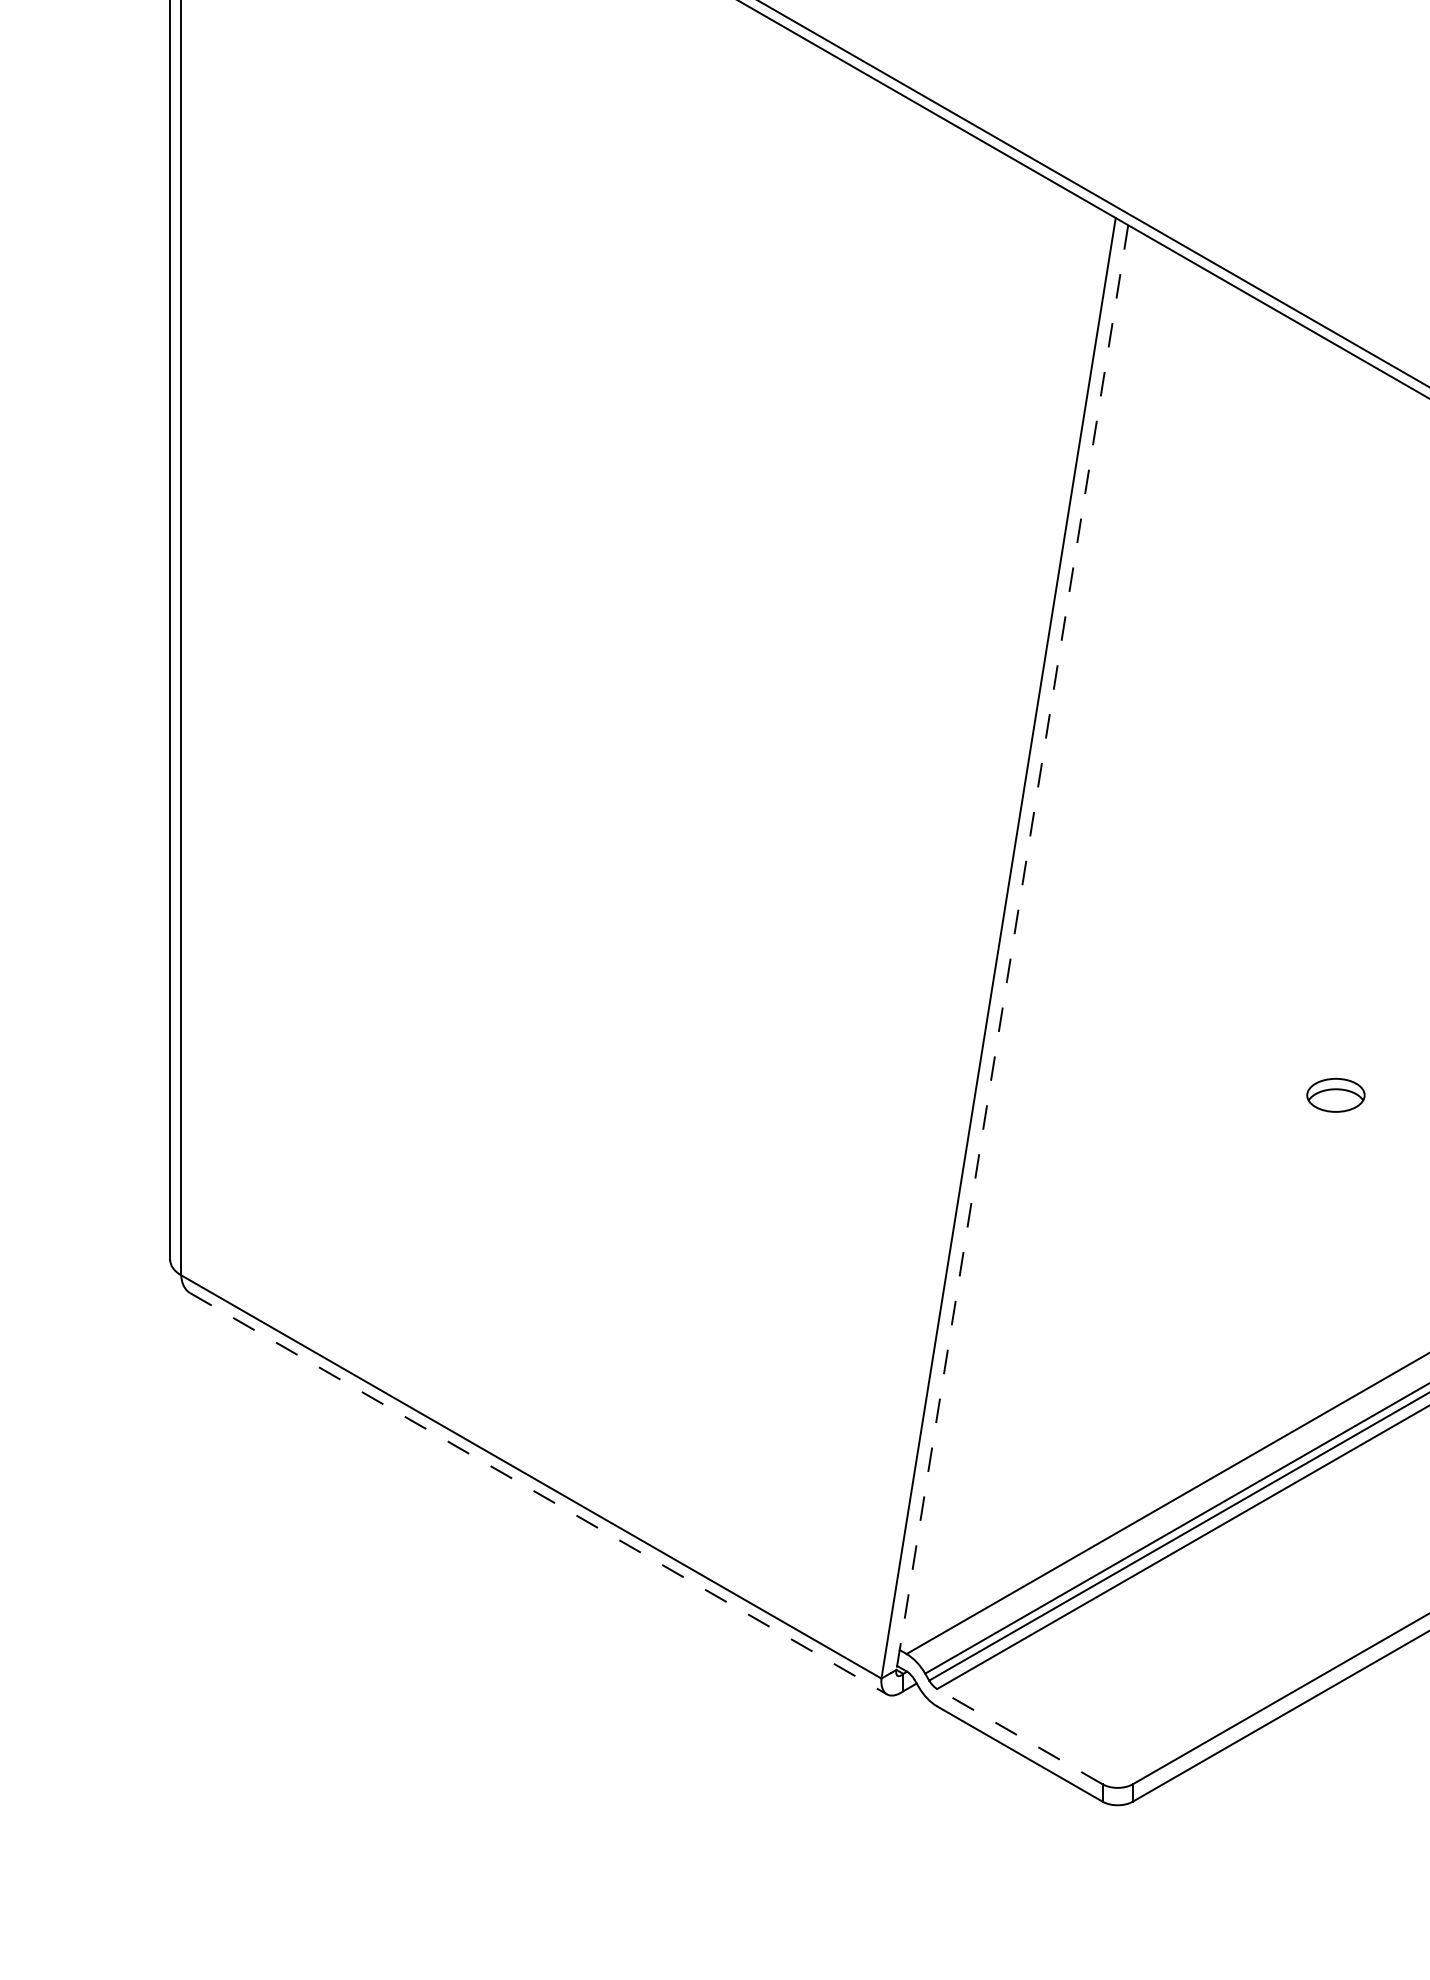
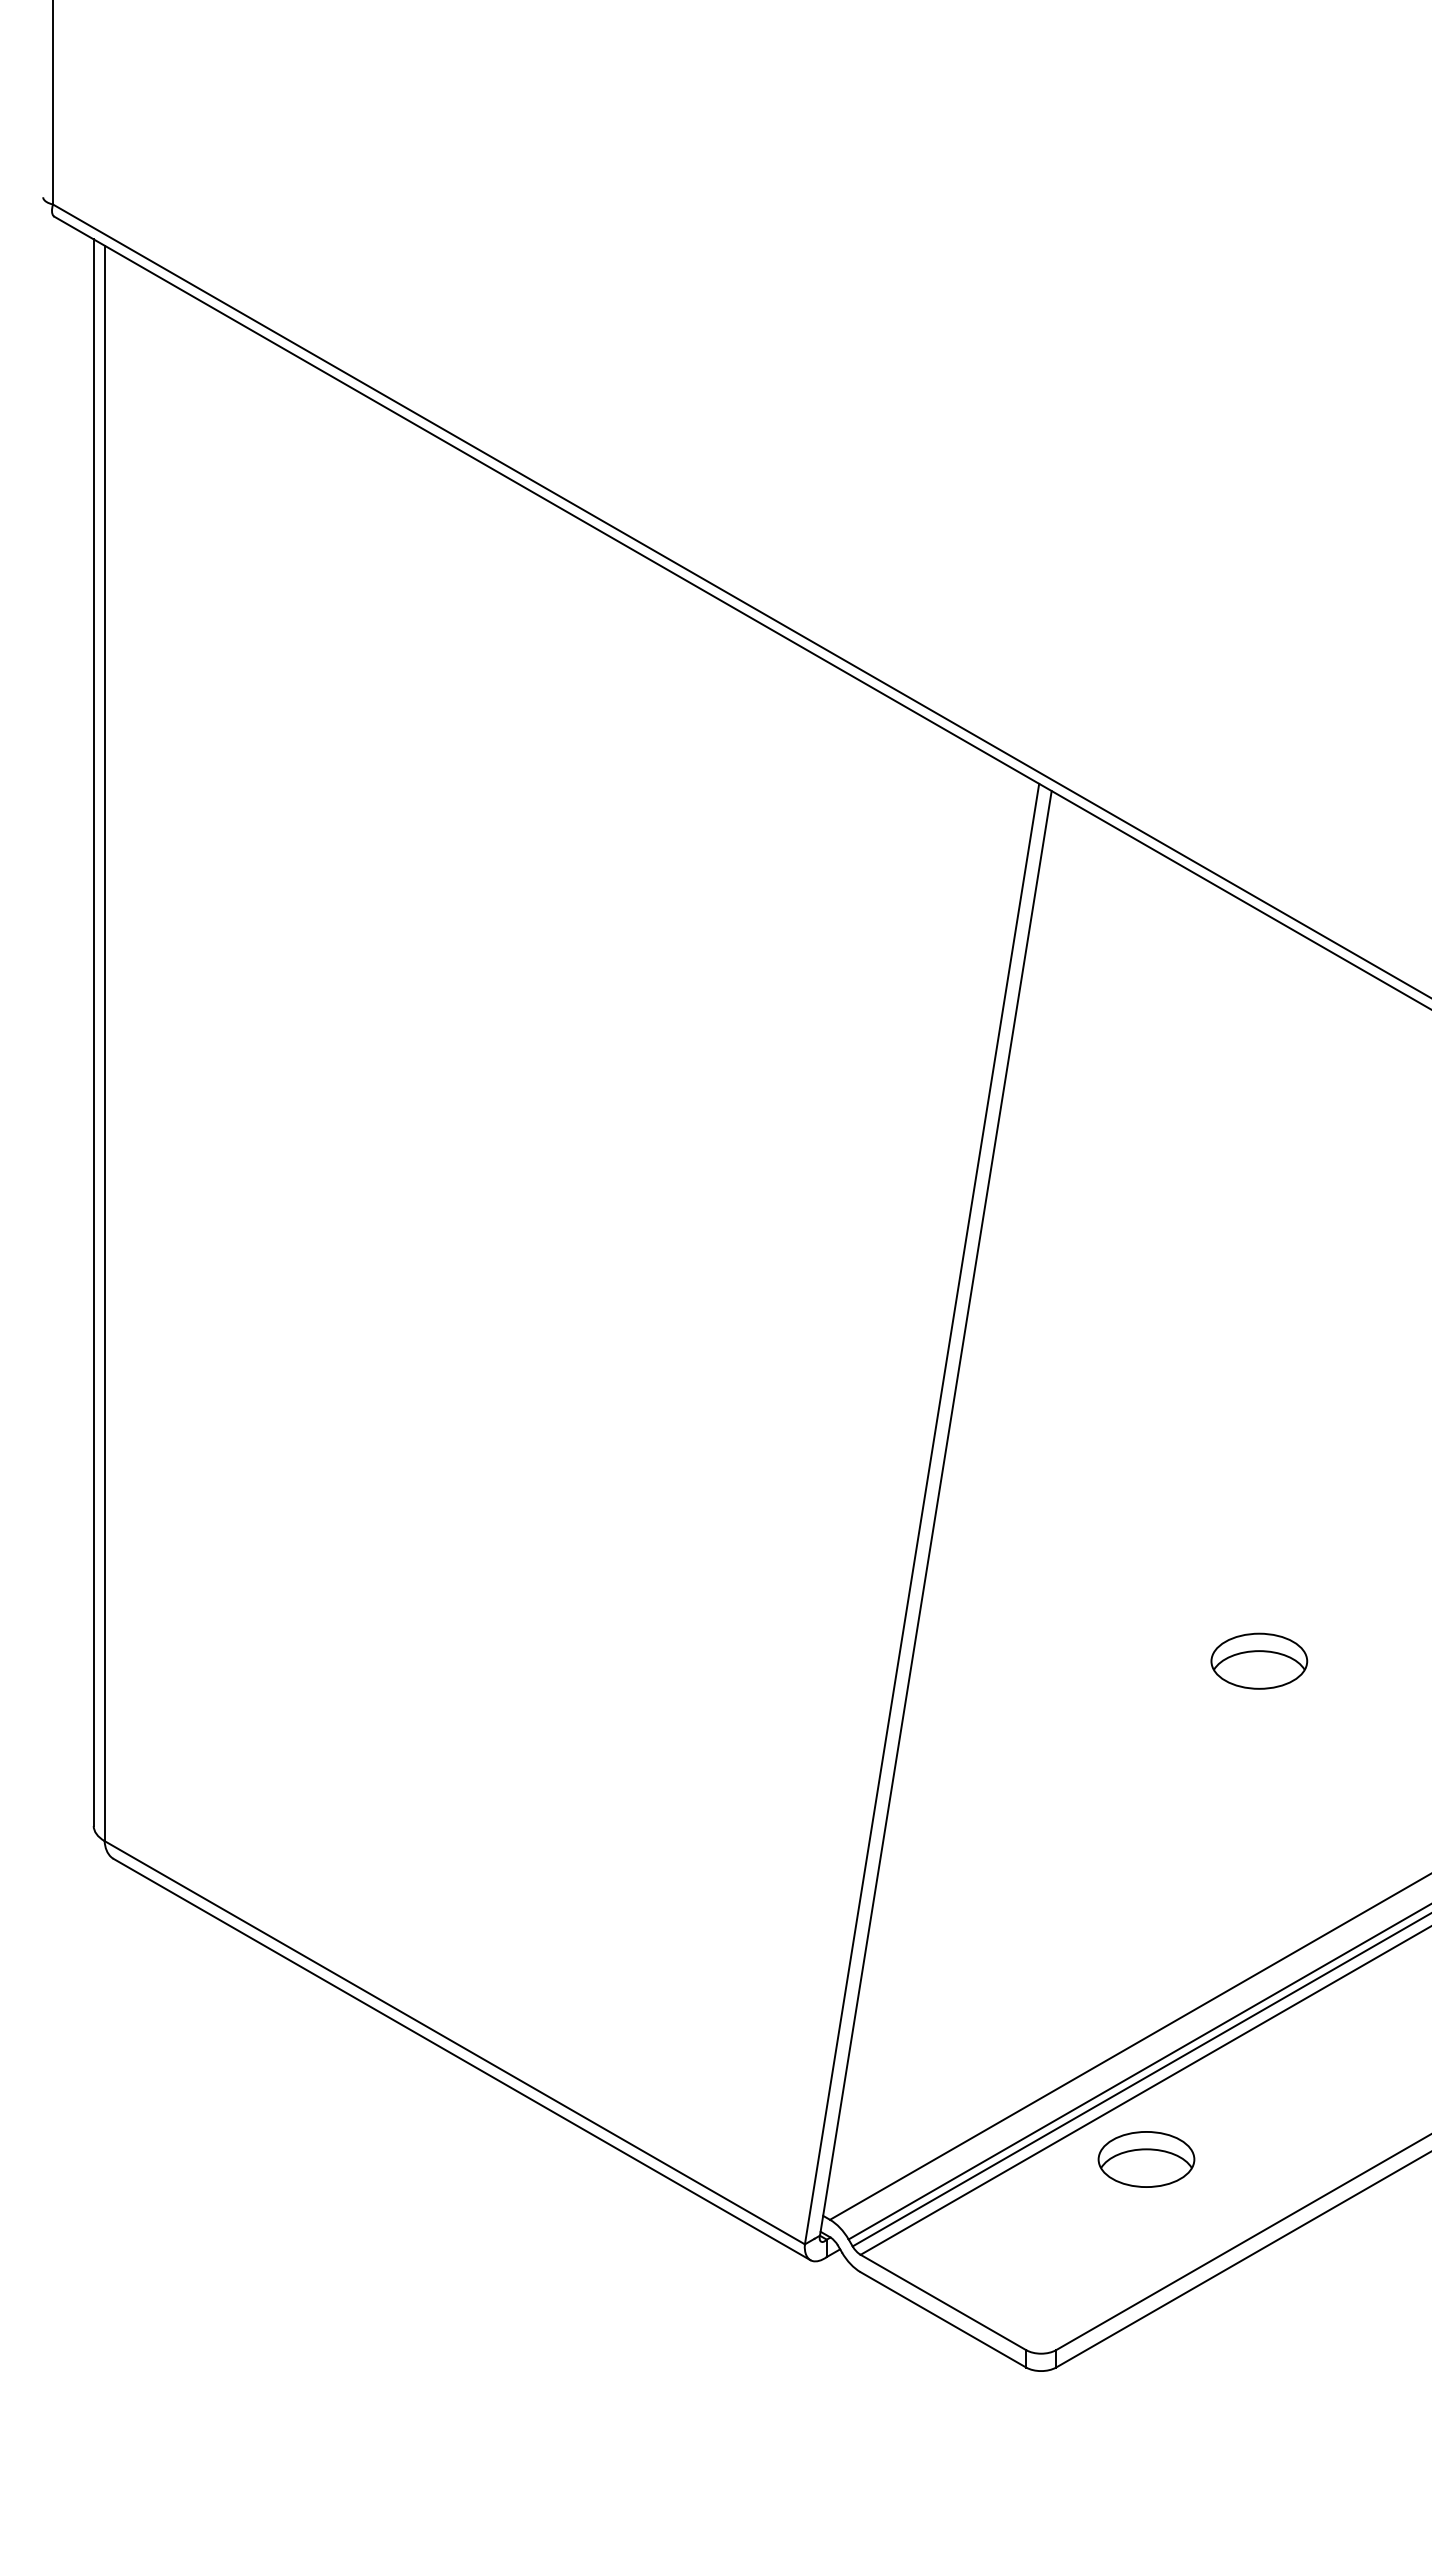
line: (1012, 947) -> (935, 1513), dashed -> solid
part: (1336, 1094) -> (1259, 1660), size x1.67
line: (539, 1493) -> (462, 2059), dashed -> solid
part: (1223, 1593) -> (1146, 2159), added
line: (1019, 1736) -> (942, 2302), dashed -> solid

